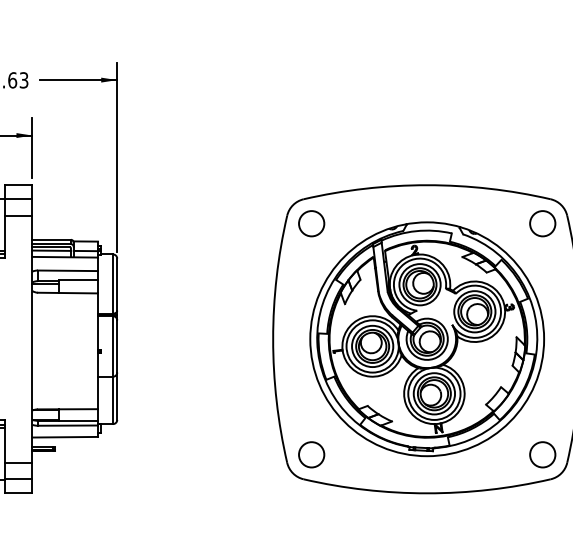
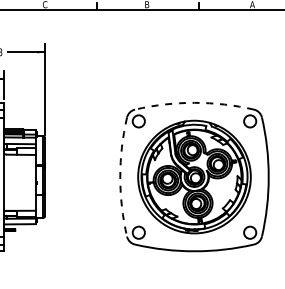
arc: (427, 184) -> (194, 102), solid -> dashed
arc: (273, 340) -> (120, 177), solid -> dashed

